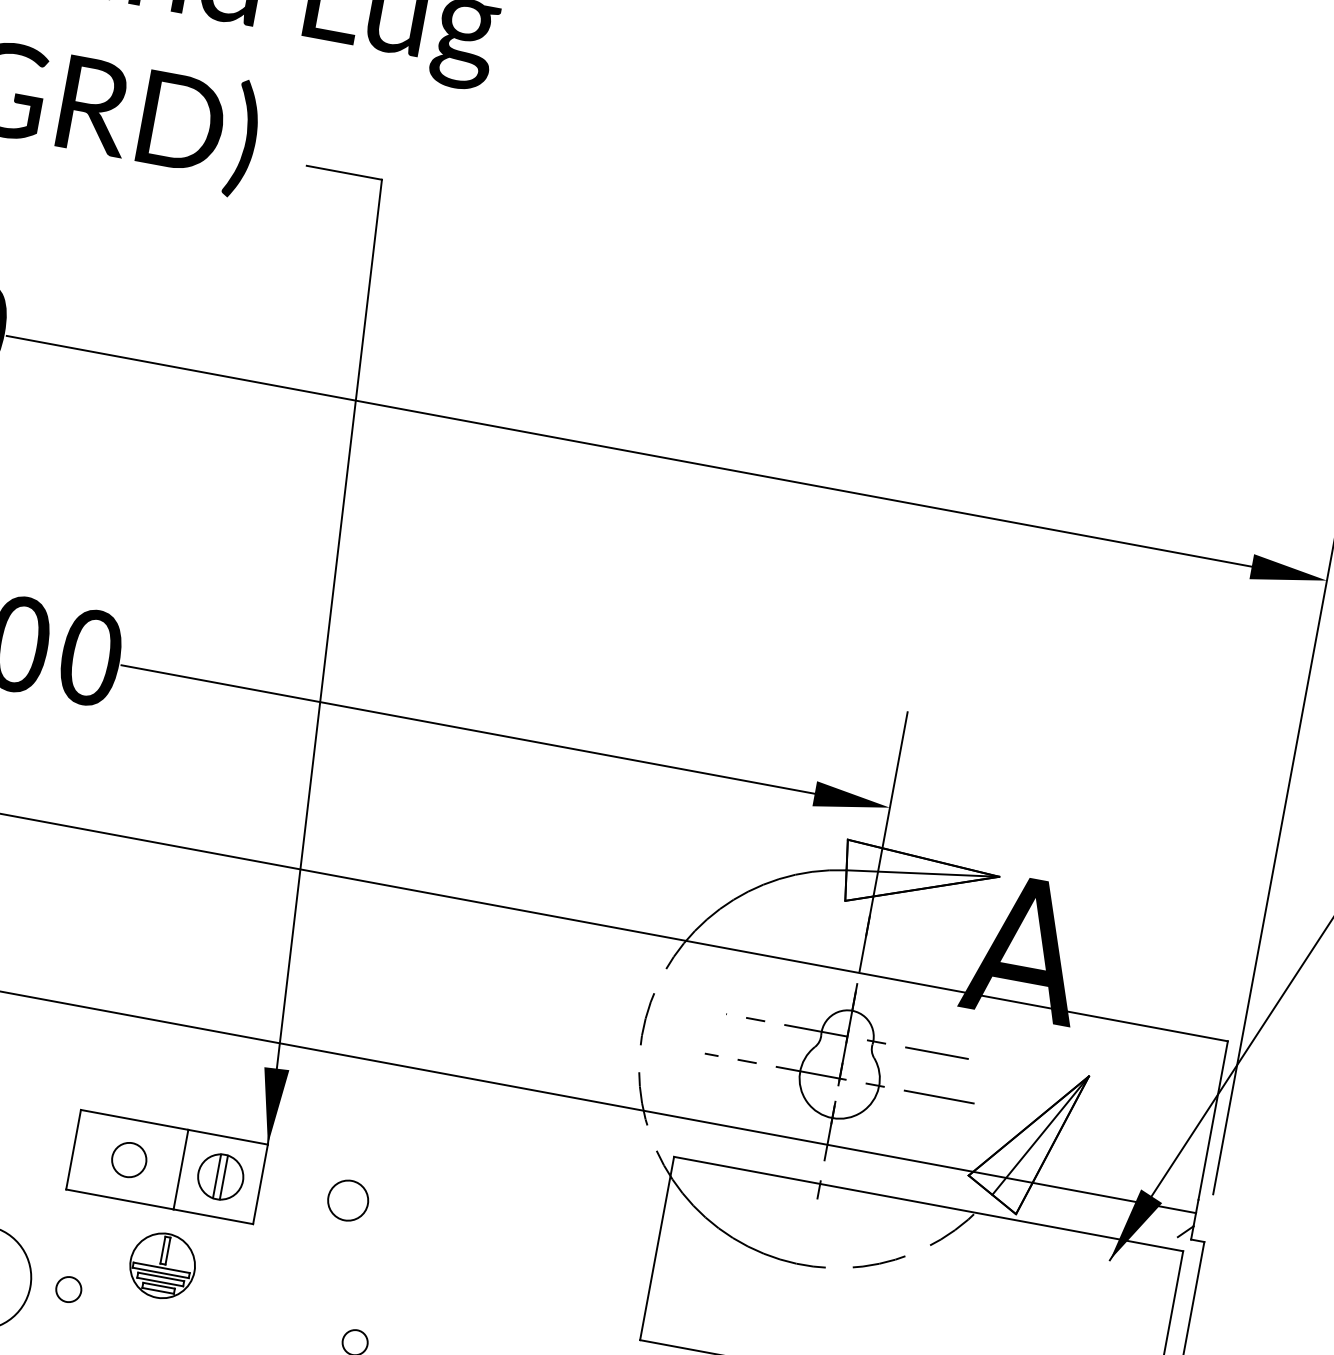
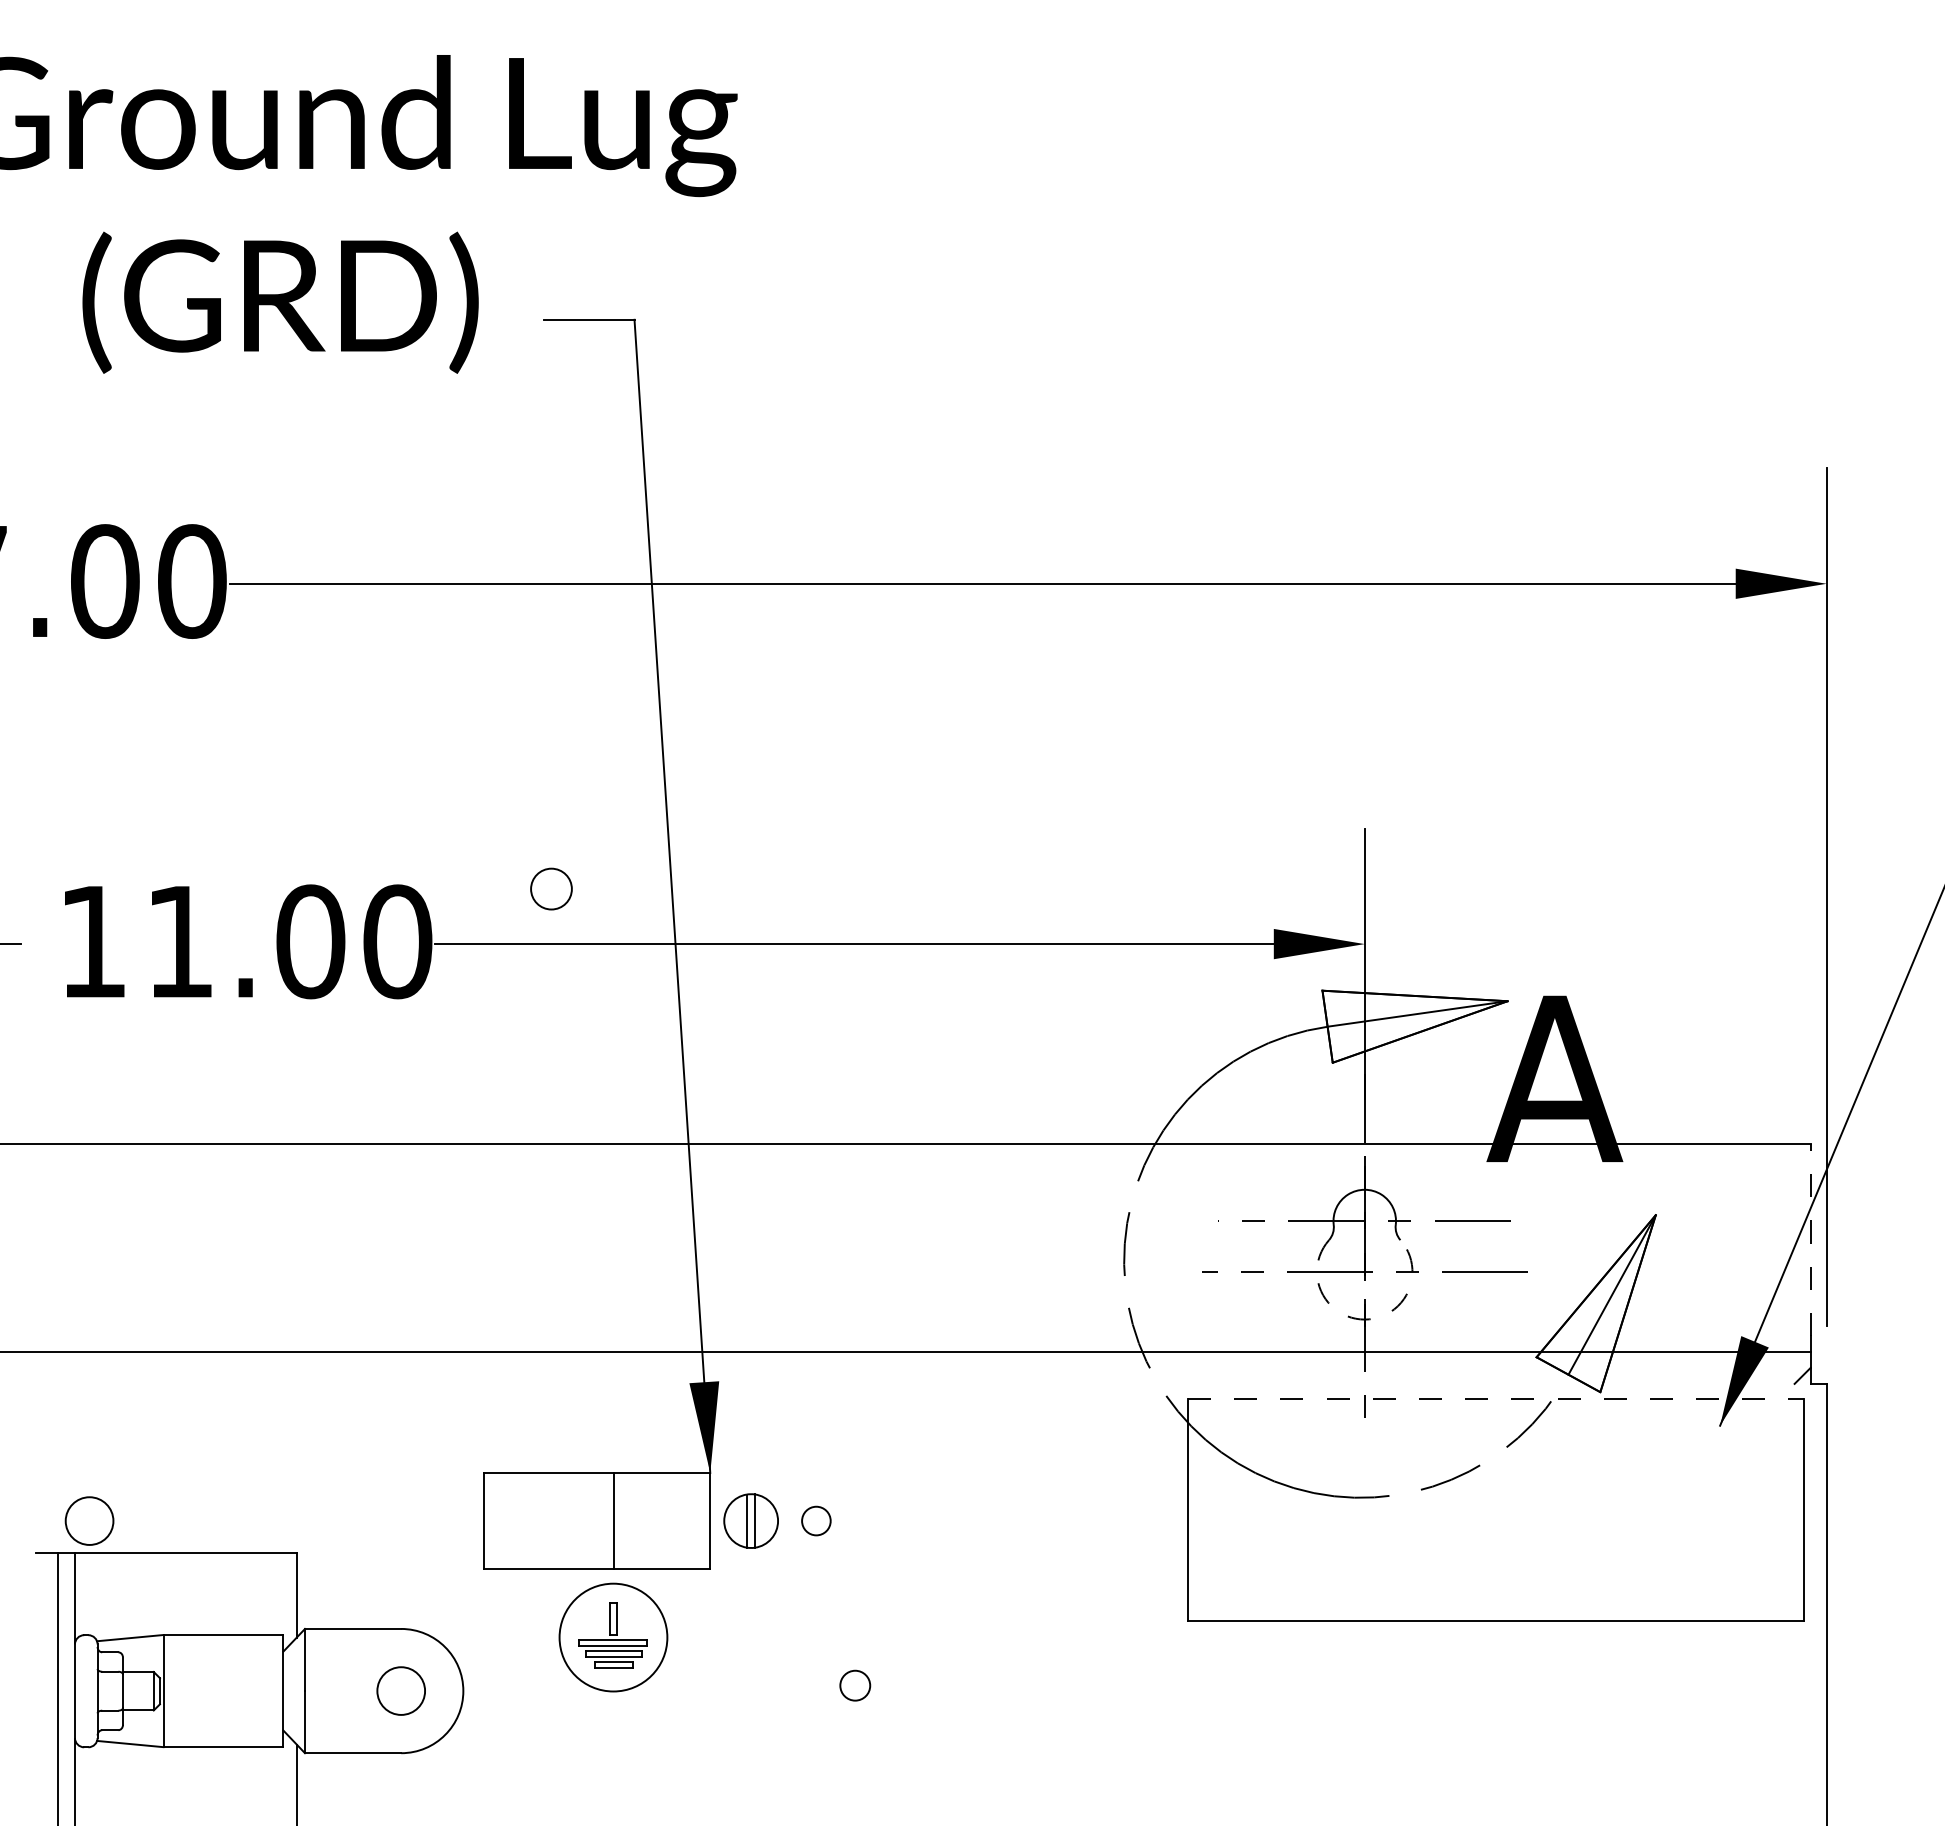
arc: (832, 1117) -> (1364, 1319), solid -> dashed
line: (1213, 1120) -> (1810, 1239), solid -> dashed
circle: (129, 1159) -> (551, 888), moved
part: (220, 1176) -> (750, 1520), moved
circle: (348, 1200) -> (816, 1520), size x0.6
line: (928, 1204) -> (1495, 1399), solid -> dashed
circle: (161, 1265) -> (612, 1637), size x1.4
circle: (68, 1289) -> (508, 1685), removed

